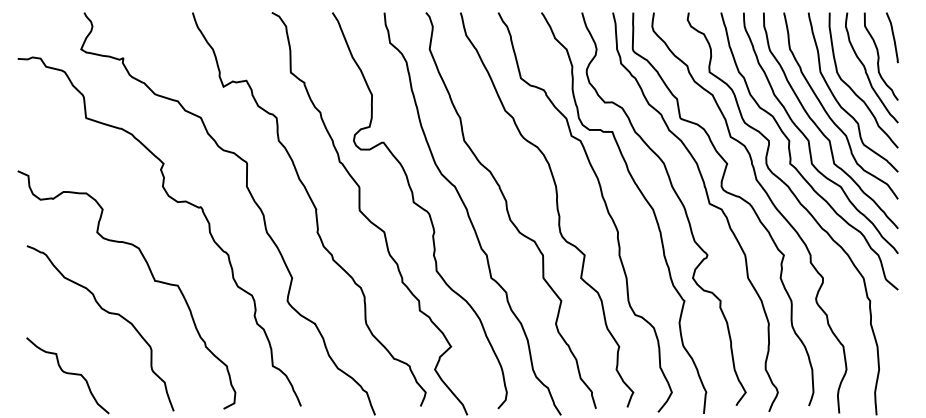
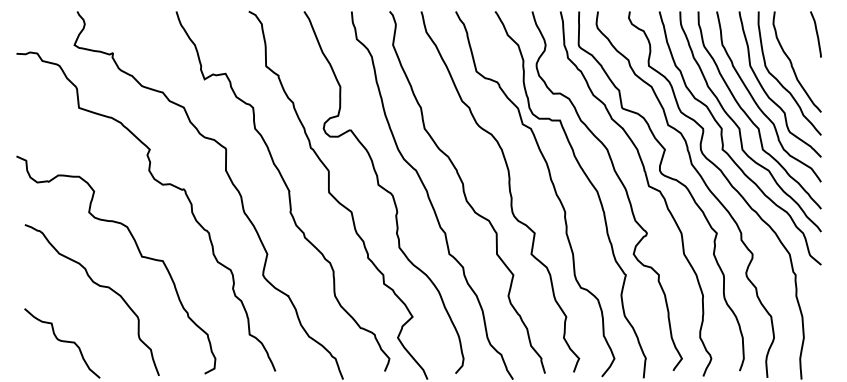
curve: (879, 56) -> (804, 51), removed

